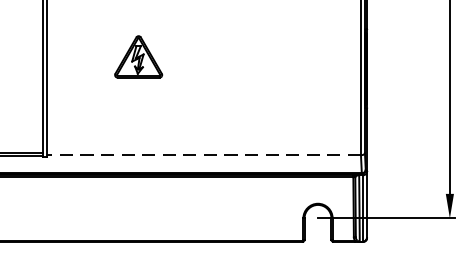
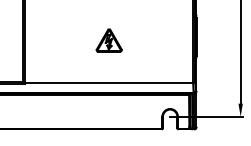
part: (137, 57) -> (108, 40), moved
line: (204, 156) -> (109, 83), dashed -> solid

